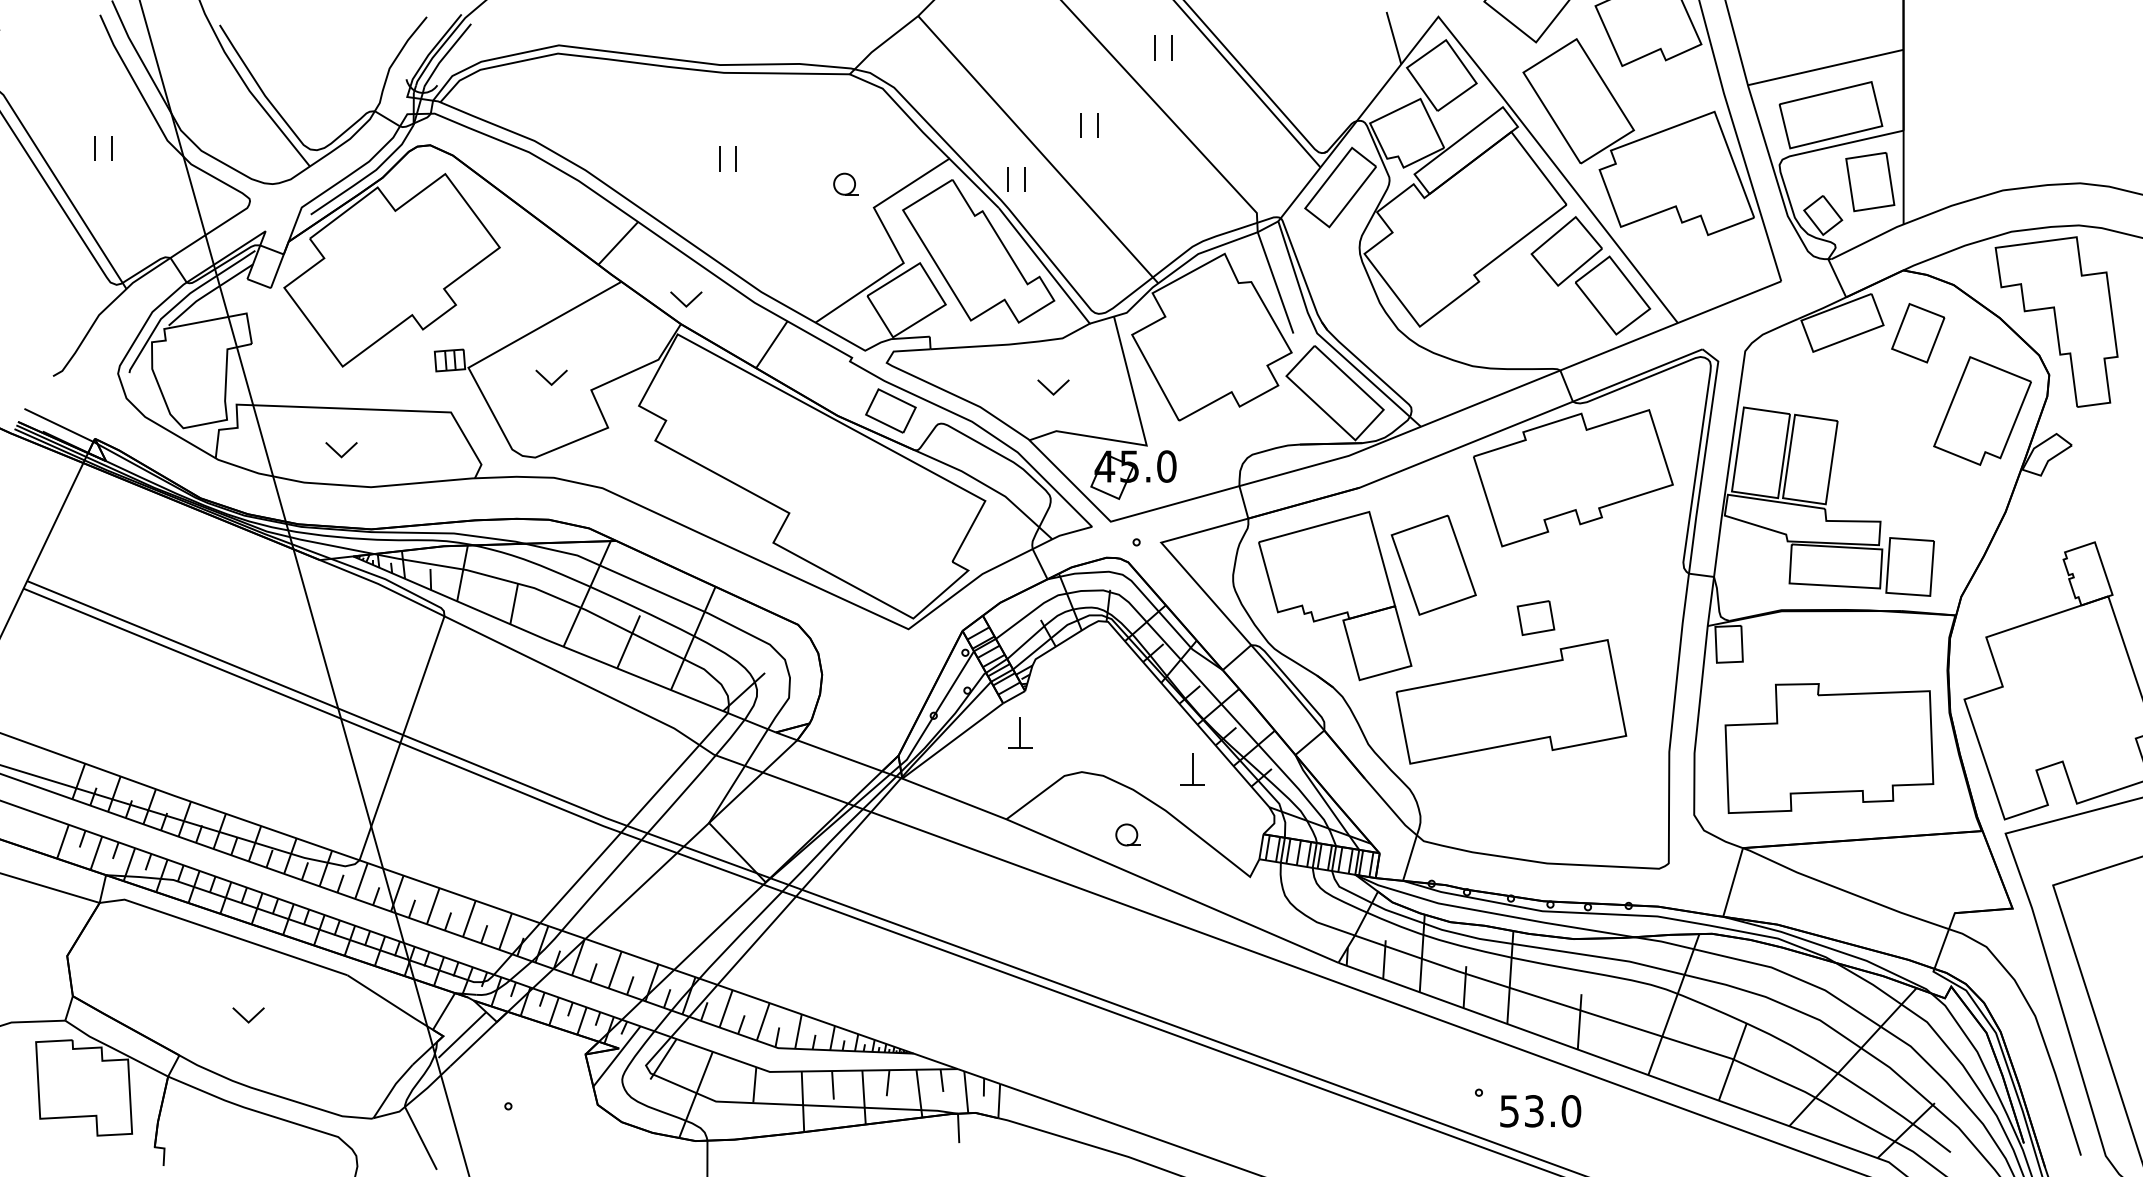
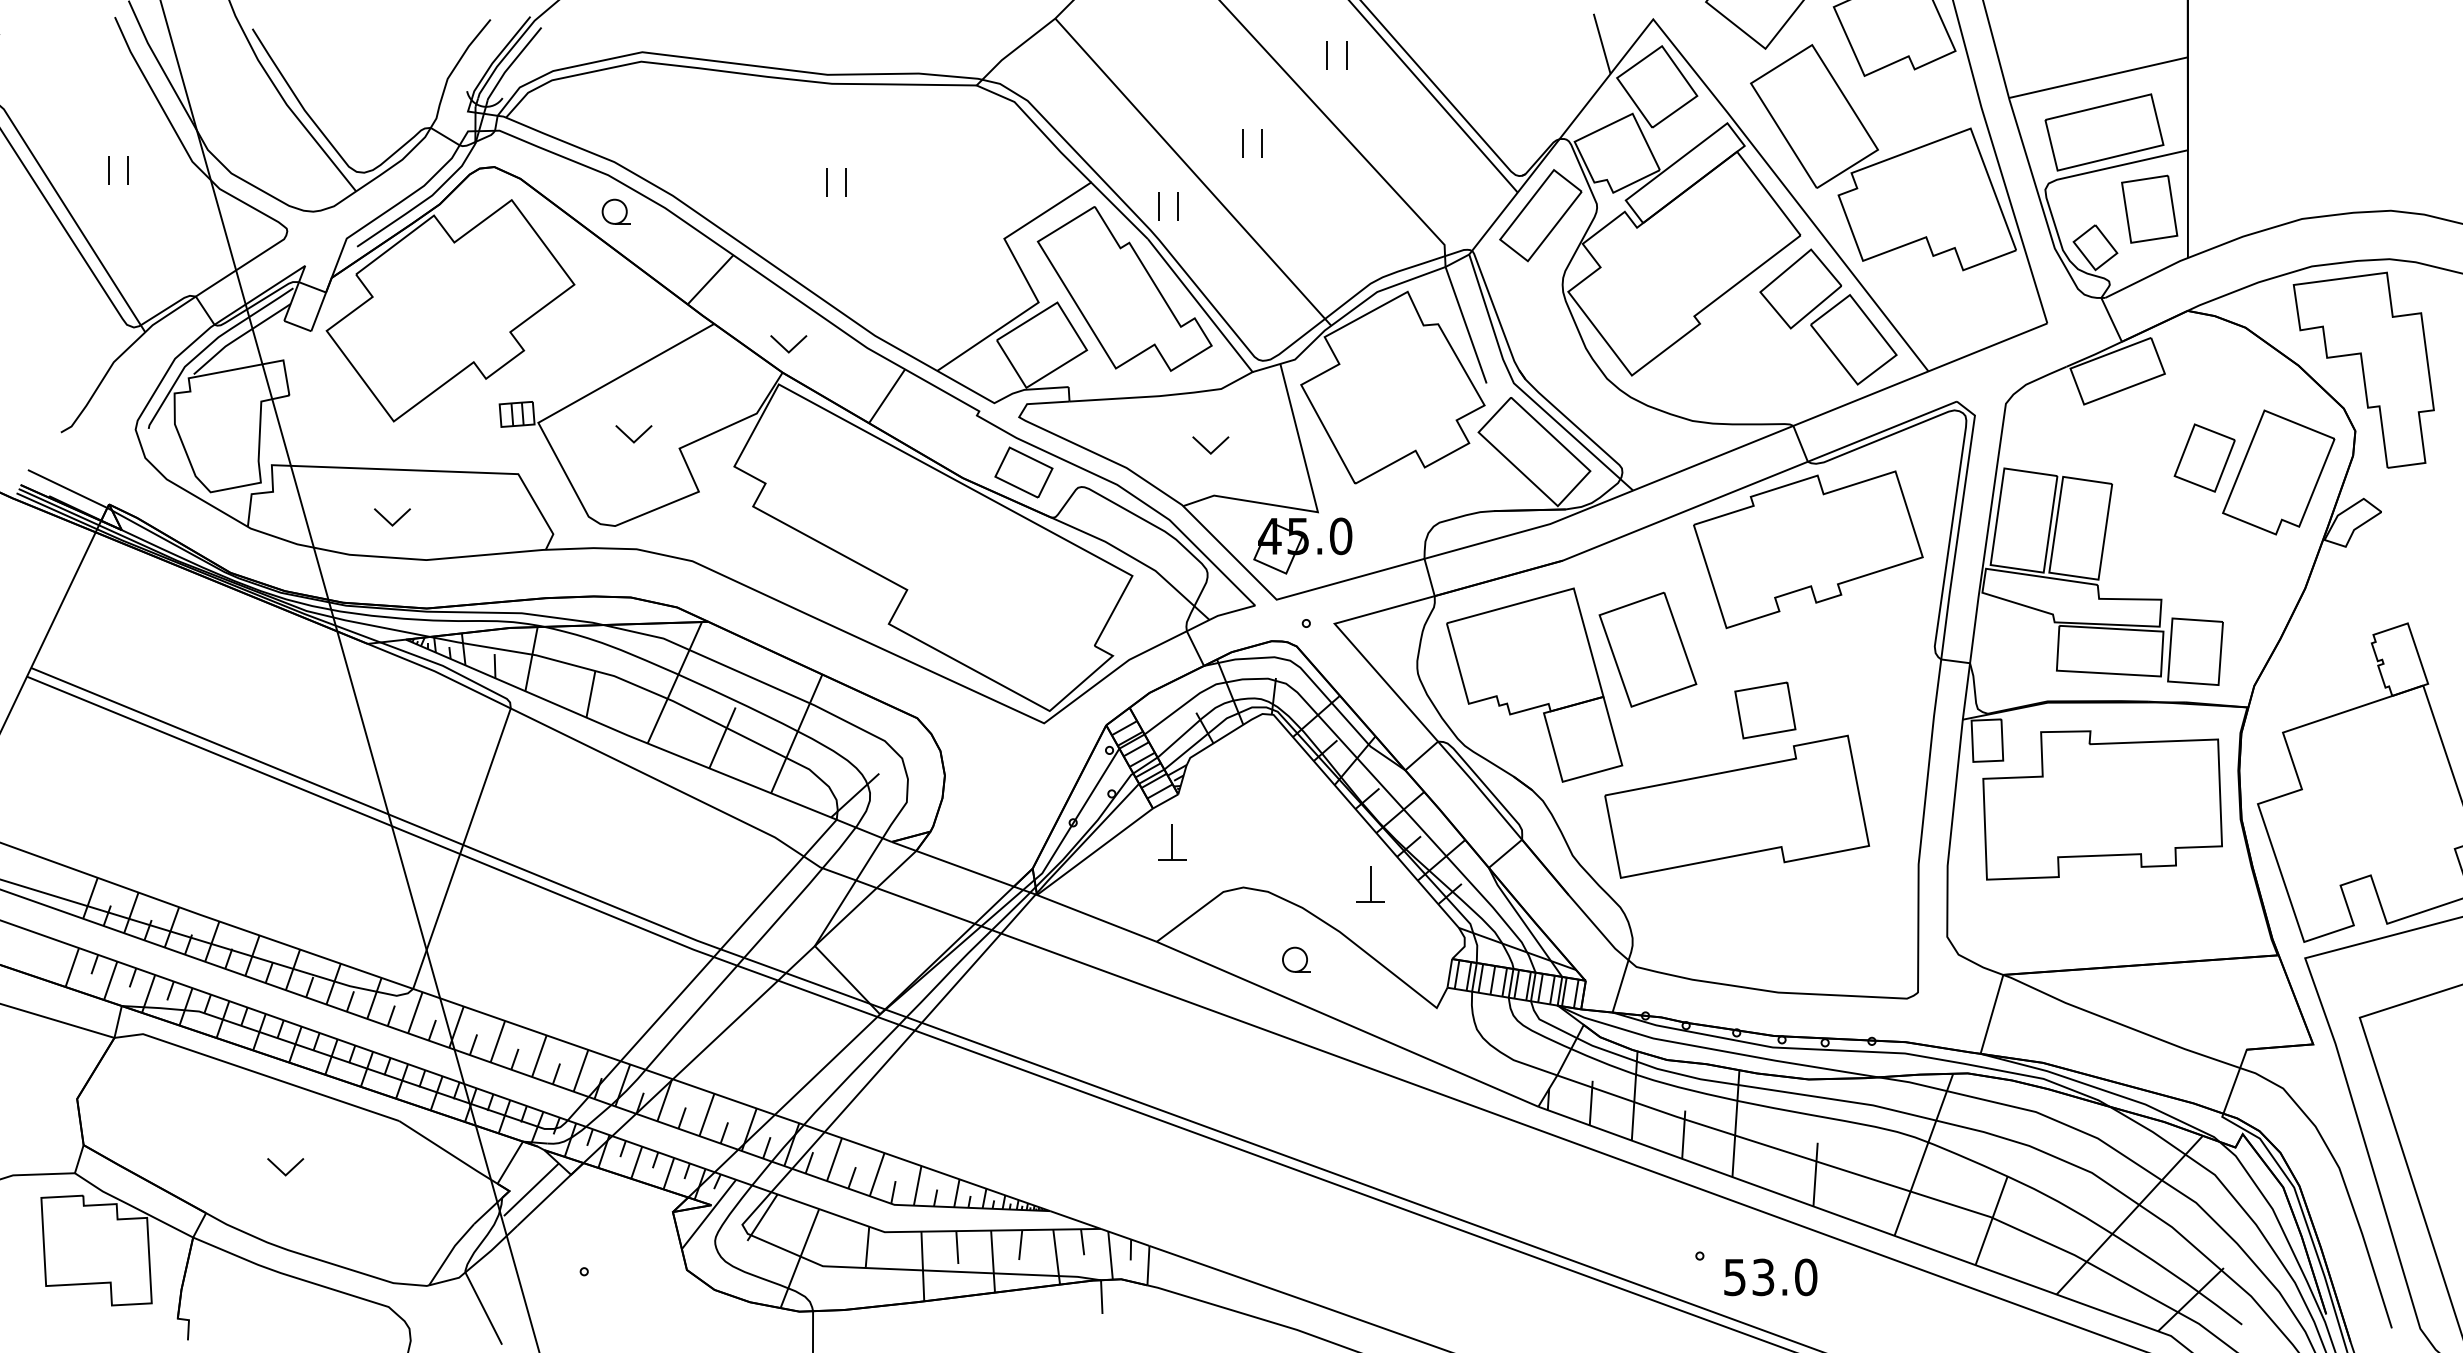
part: (845, 183) -> (615, 211), moved
part: (1918, 332) -> (2204, 457), moved
part: (1536, 618) -> (1765, 710), size x1.43
part: (1829, 748) -> (2102, 805), moved

